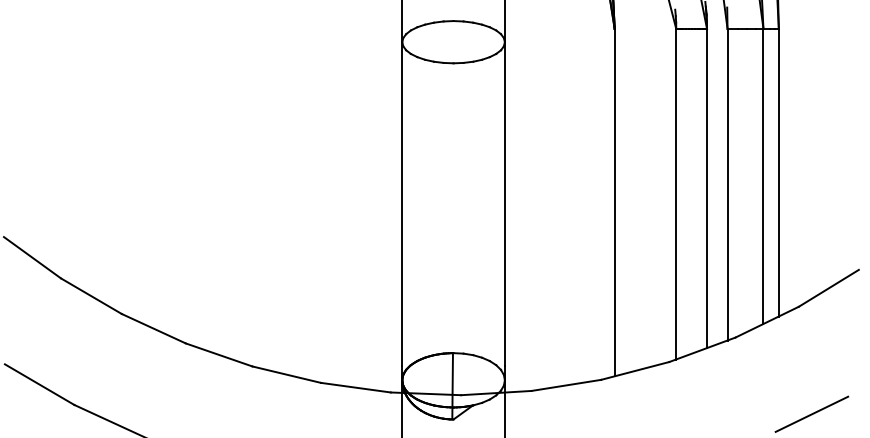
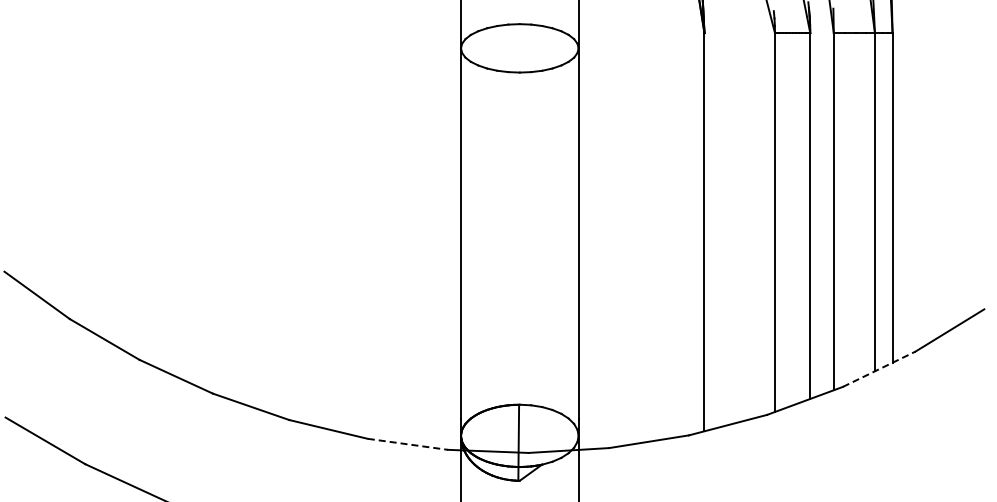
line: (767, 322) -> (879, 369), solid -> dashed
line: (356, 387) -> (408, 444), solid -> dashed
line: (811, 414) -> (930, 474), removed

